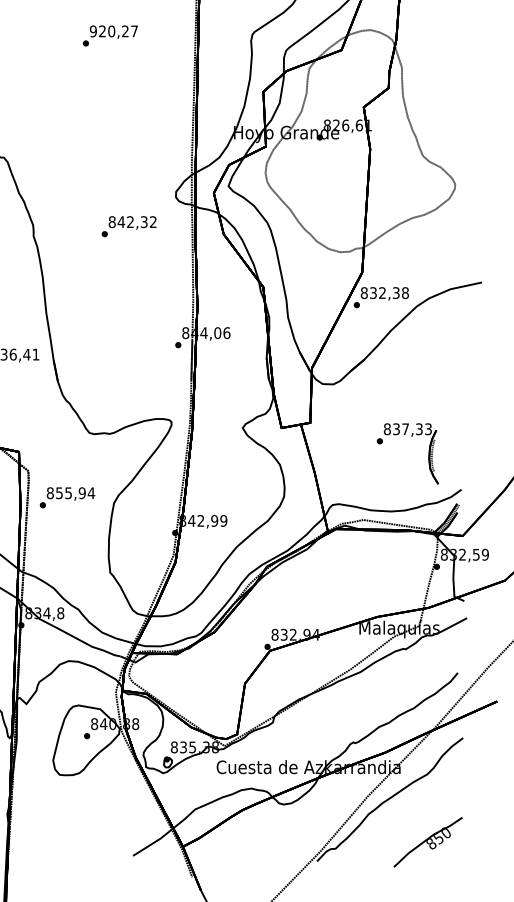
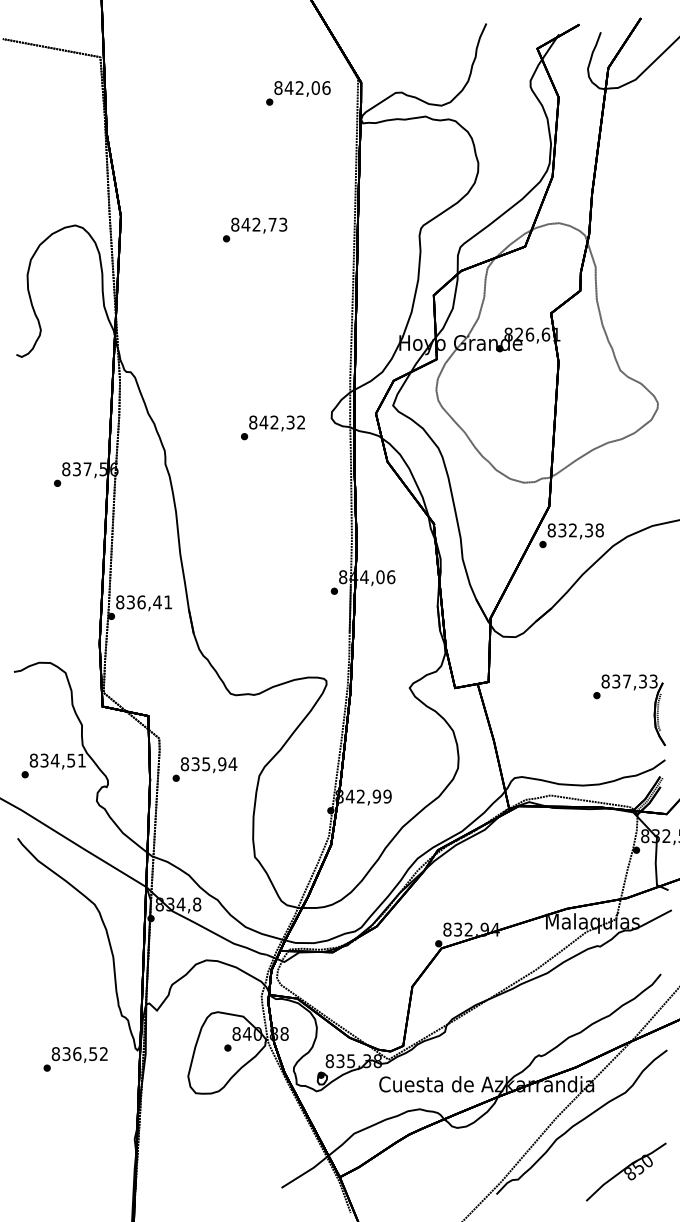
text: (114, 31) -> (259, 224), 920,27 -> 842,73
text: (128, 226) -> (272, 427), moved
part: (411, 436) -> (633, 690), moved
text: (59, 492) -> (195, 763), 855,94 -> 835,94

